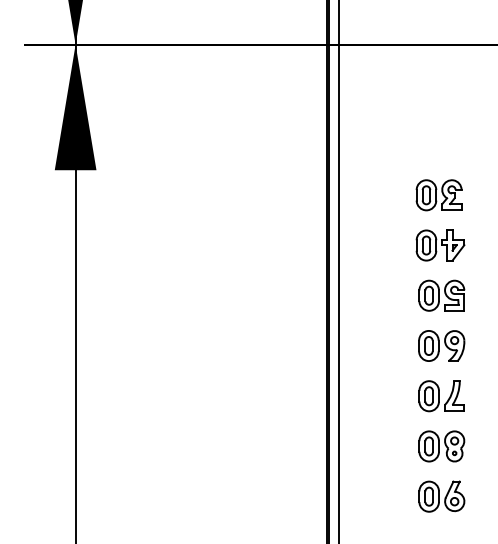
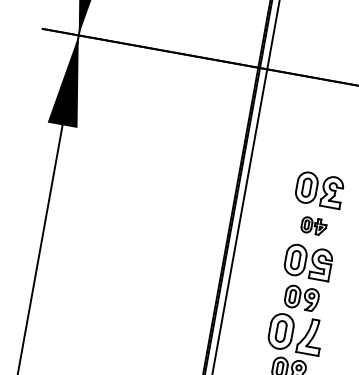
part: (438, 195) -> (319, 190), size x1.4
part: (440, 245) -> (314, 226), size x0.7
part: (441, 295) -> (308, 262), size x1.4
part: (441, 396) -> (295, 334), size x1.6

